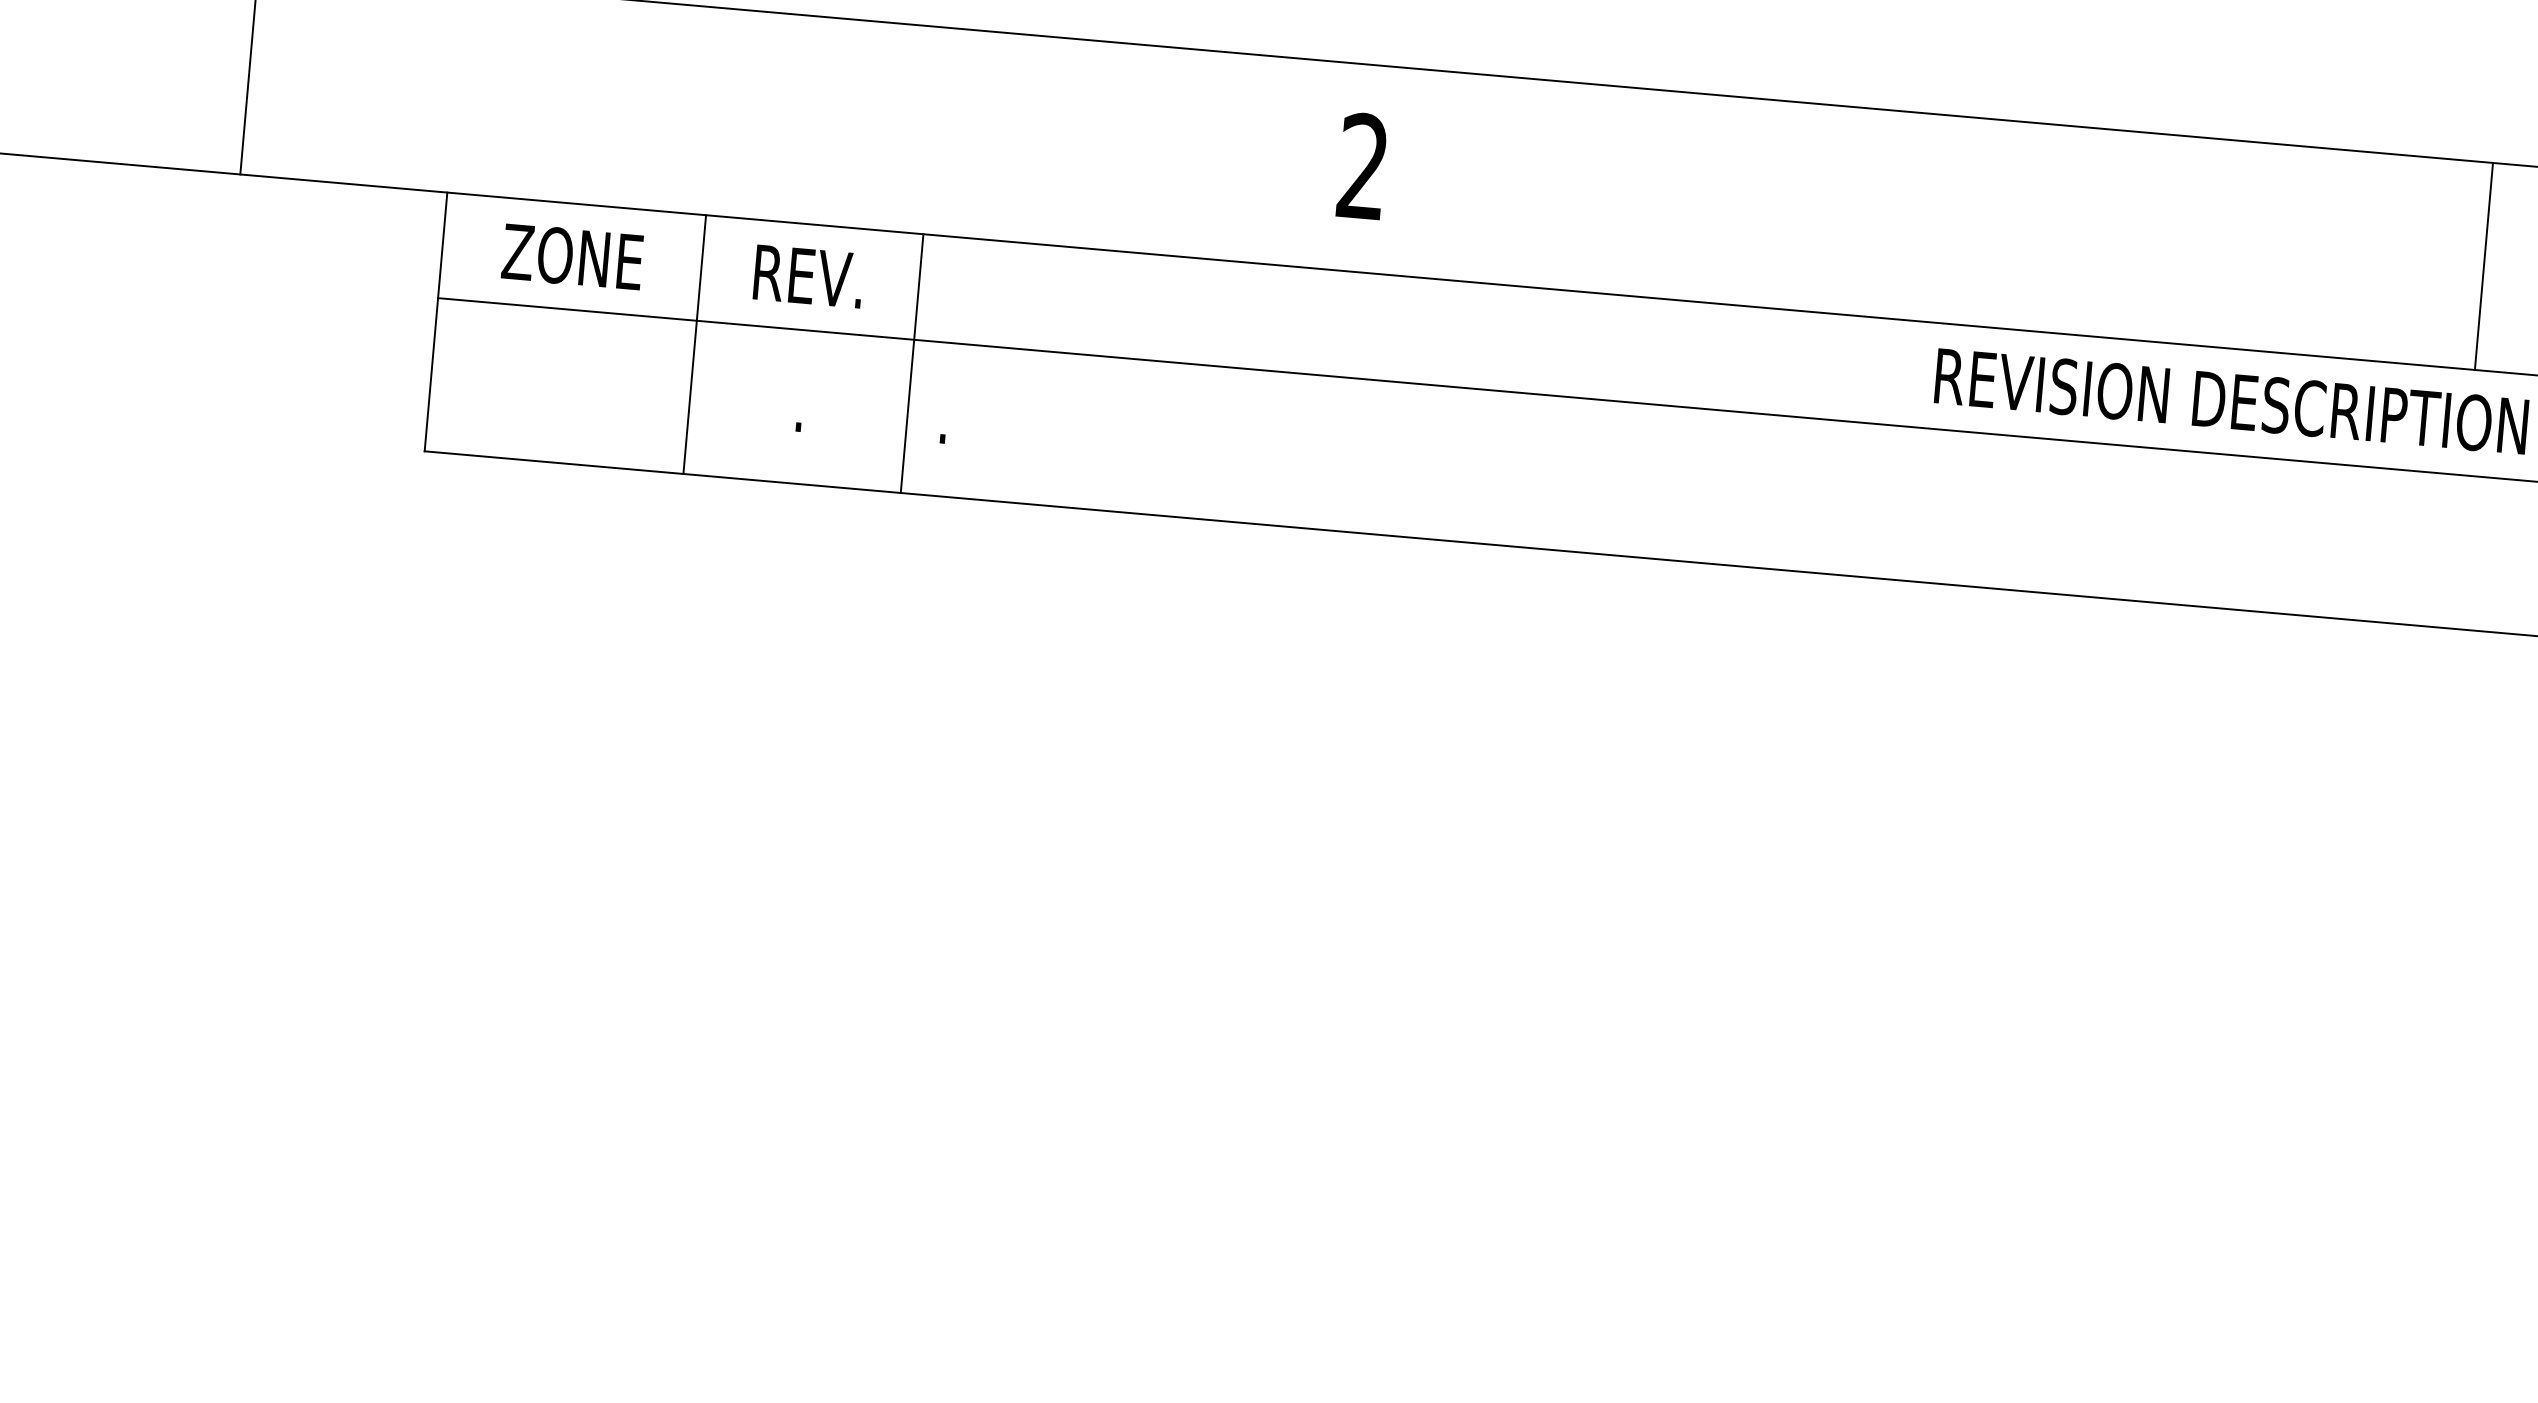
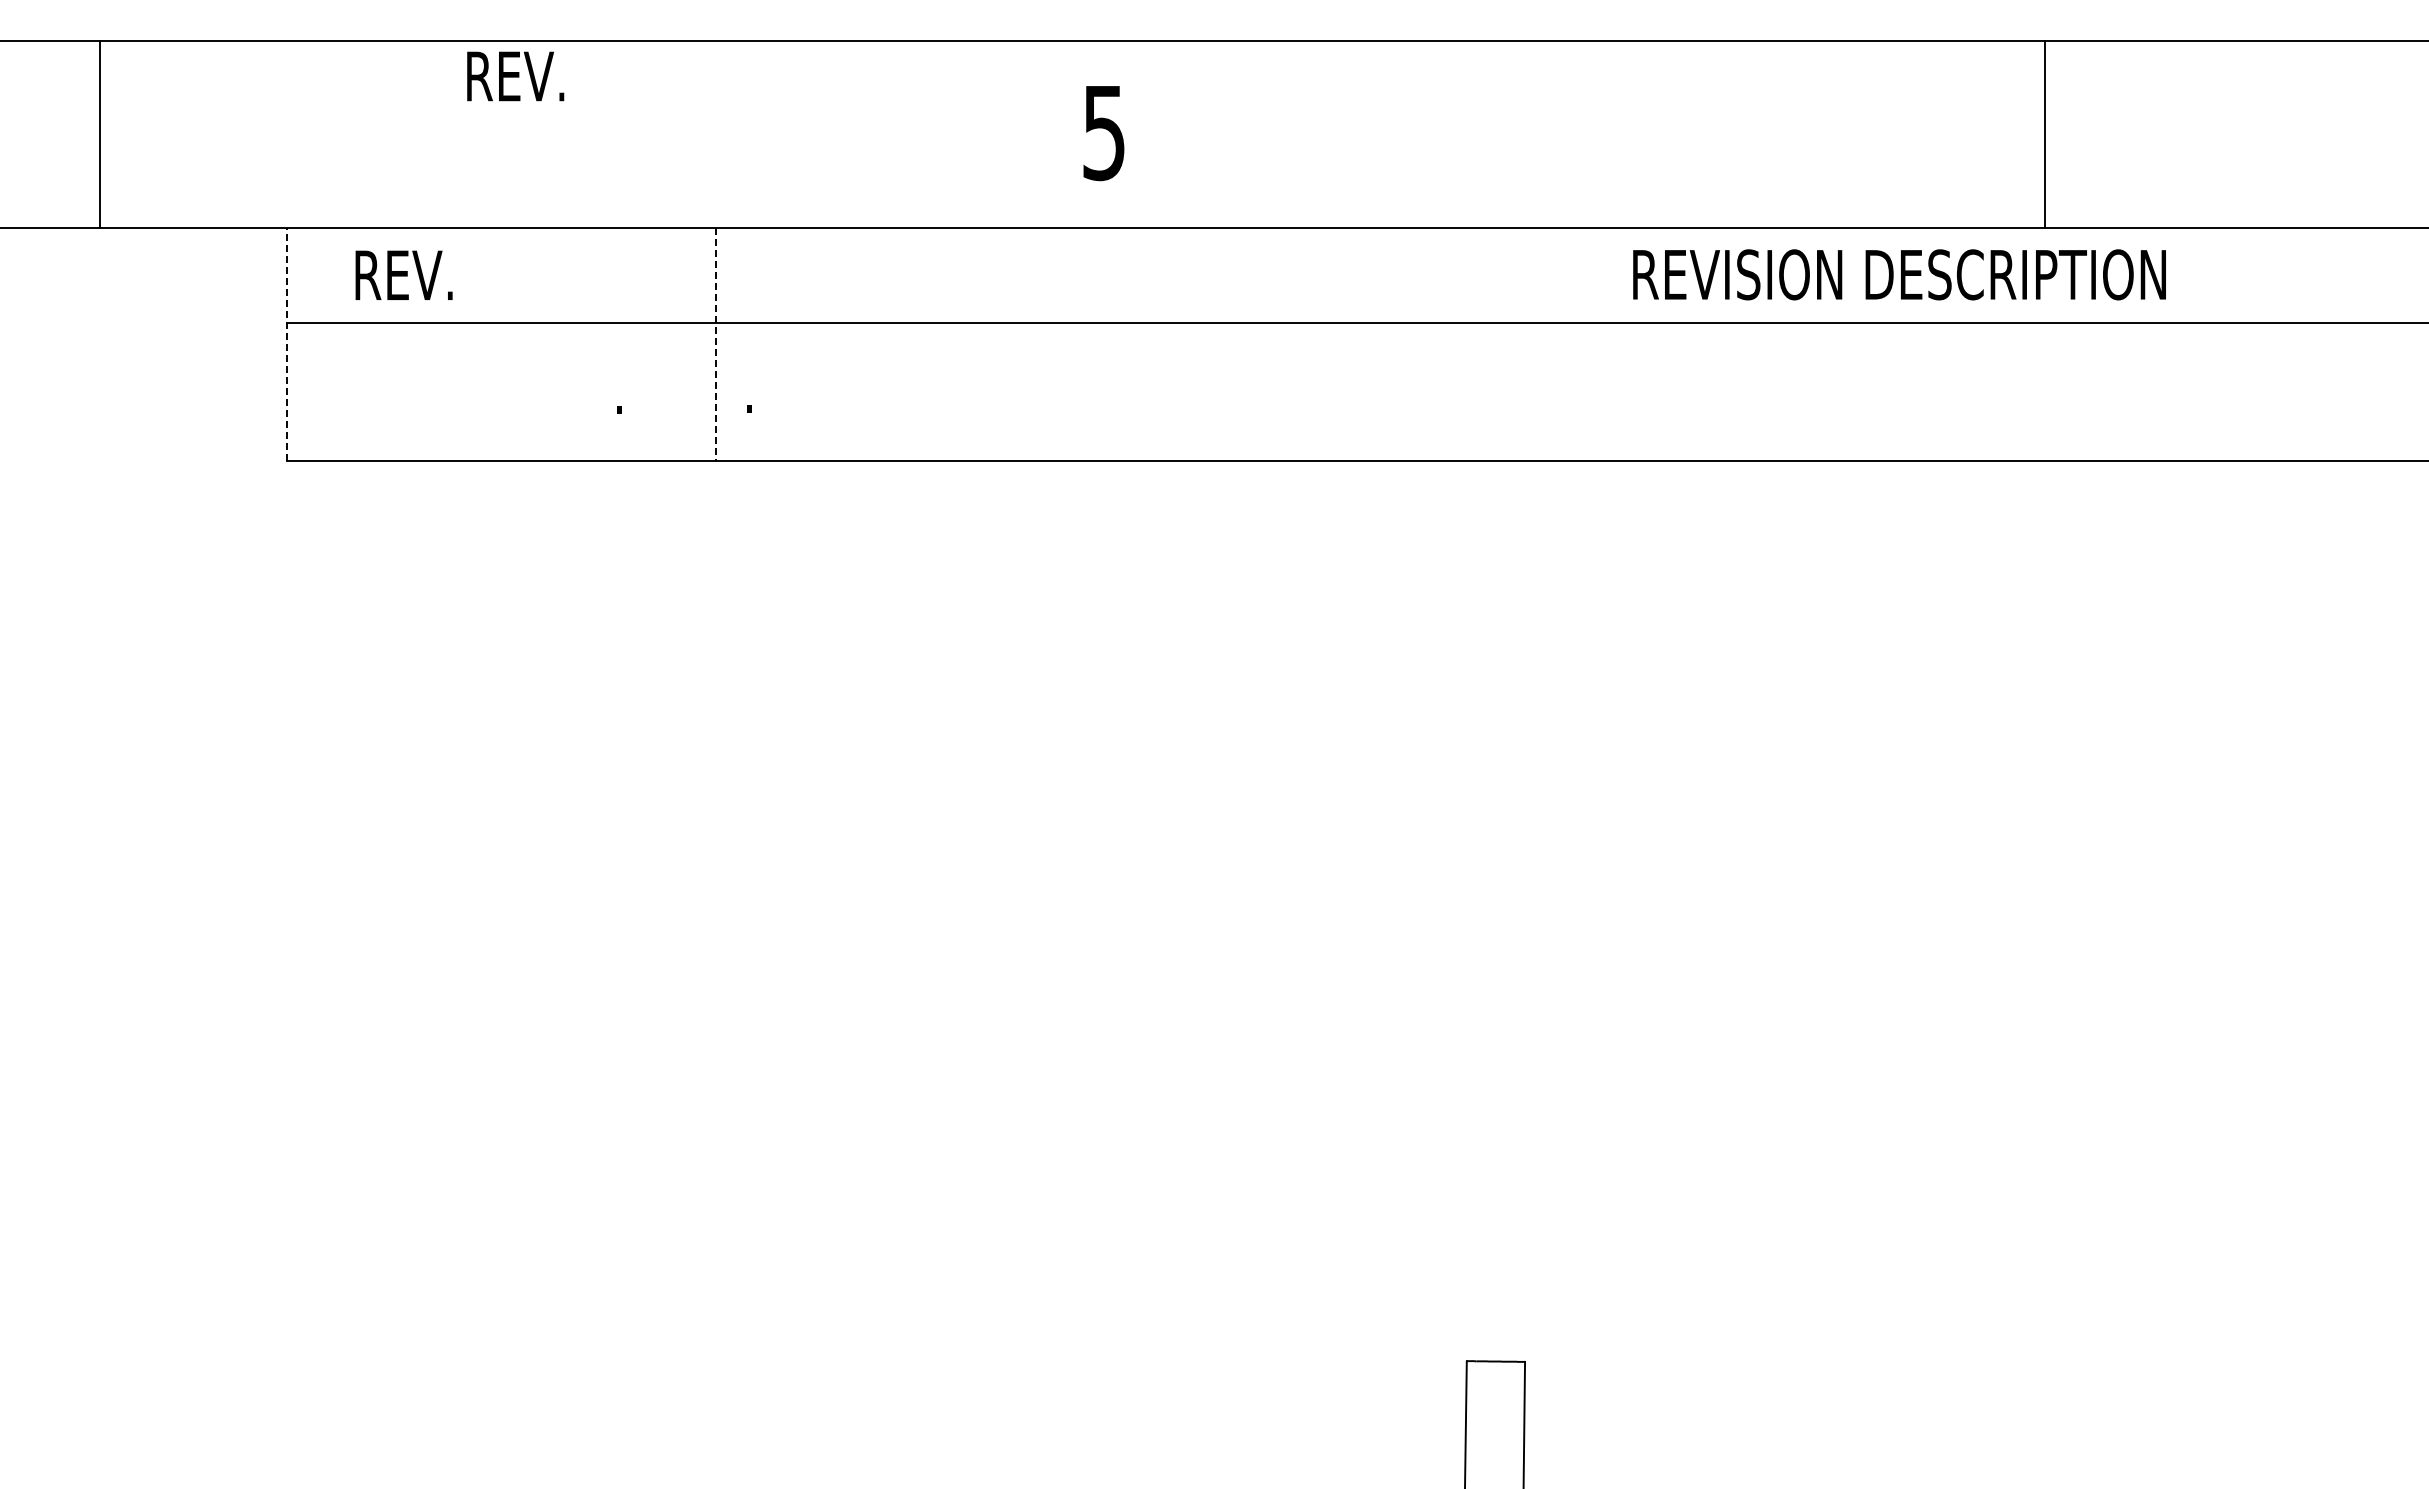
text: (1362, 166) -> (1103, 132), 2 -> 5
text: (572, 255) -> (403, 274), ZONE -> REV.
line: (2483, 265) -> (2044, 133), moved
text: (808, 276) -> (515, 76), moved
line: (435, 322) -> (286, 344), solid -> dashed
line: (695, 343) -> (520, 343), removed
line: (912, 363) -> (716, 344), solid -> dashed

